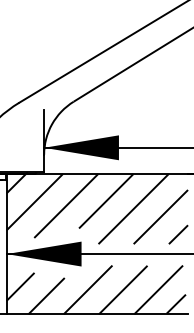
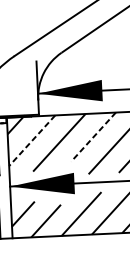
line: (106, 201) -> (93, 137), solid -> dashed
line: (34, 202) -> (31, 141), solid -> dashed

